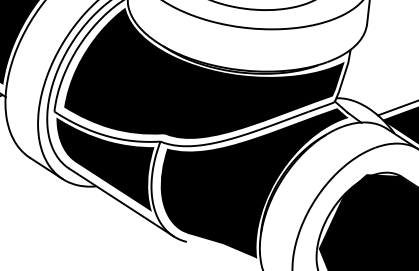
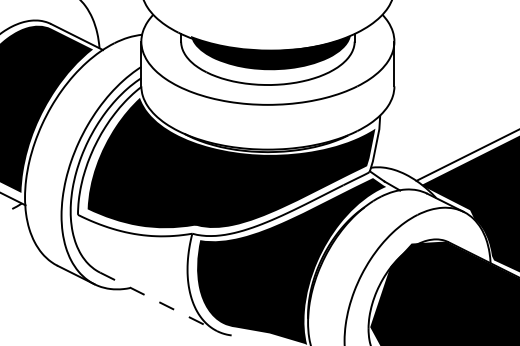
fill: (103, 164) -> (135, 264), removed
line: (122, 203) -> (159, 302), solid -> dashed

